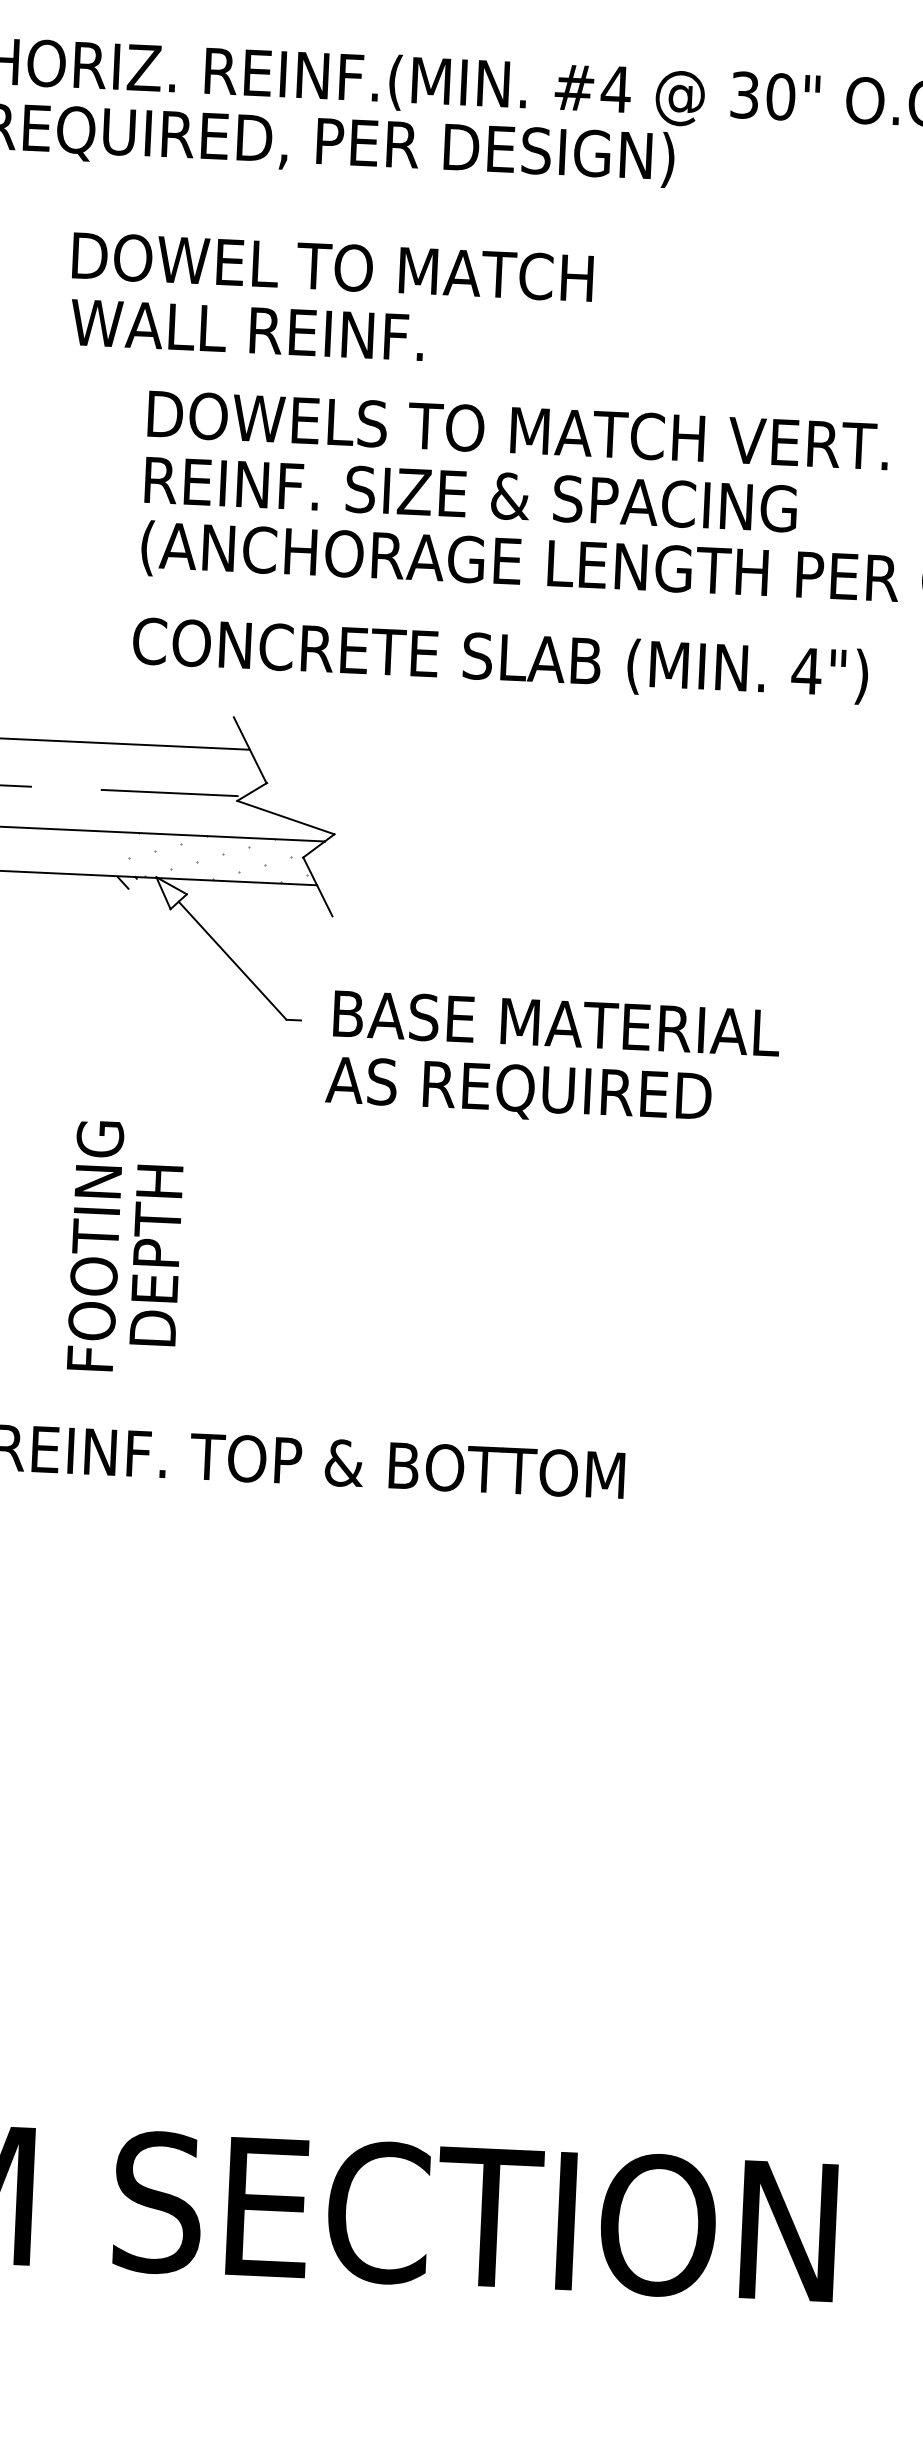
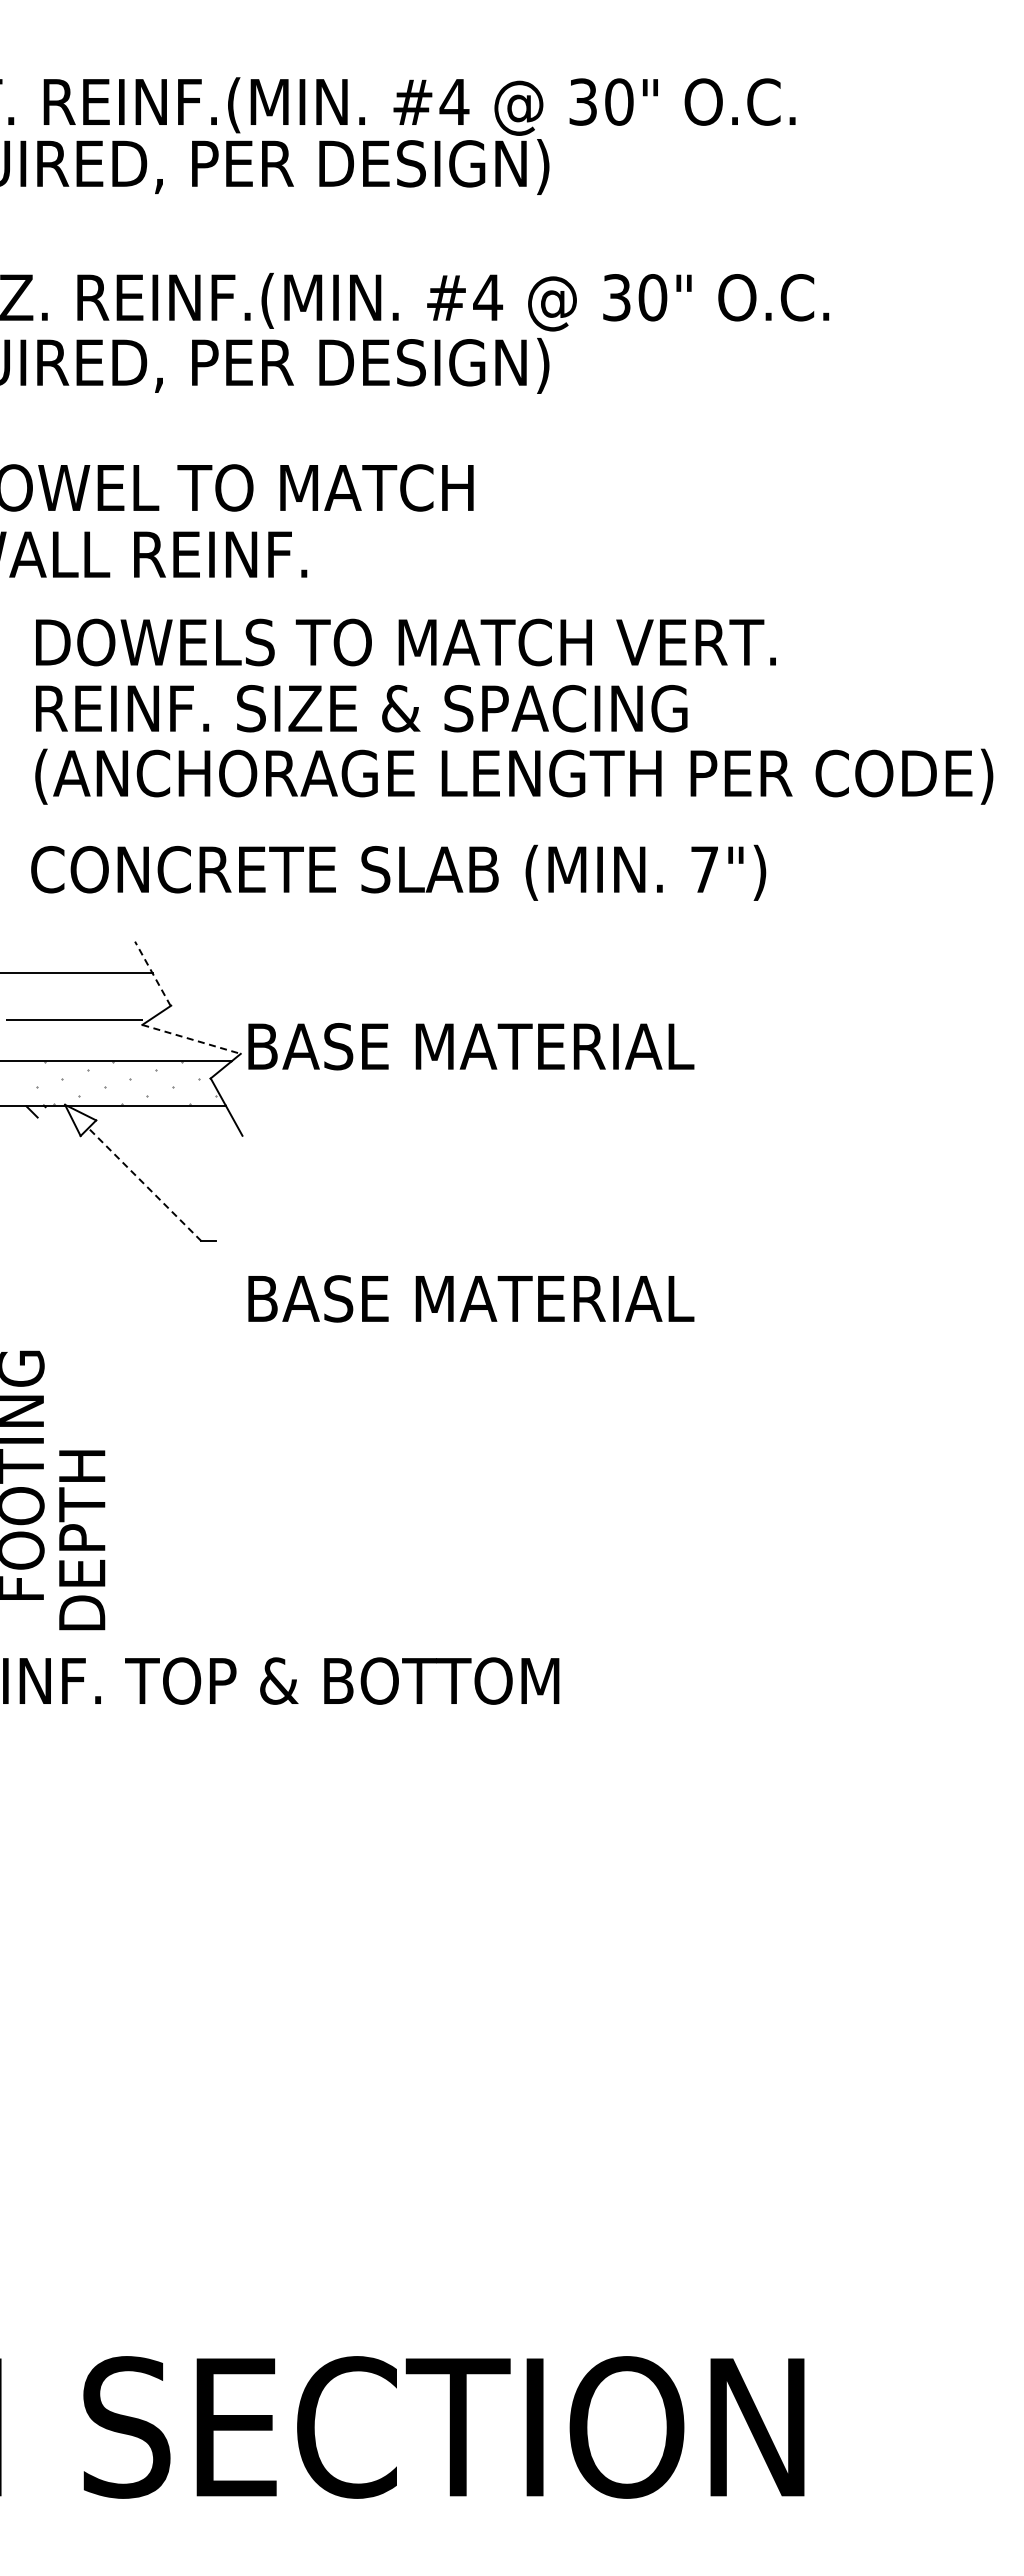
text: (806, 670) -> (704, 869), 4") -> 7")
line: (249, 749) -> (152, 973), solid -> dashed
line: (286, 817) -> (192, 1039), solid -> dashed
line: (232, 960) -> (144, 1184), solid -> dashed
text: (557, 1023) -> (471, 1046), moved
text: (550, 1093) -> (468, 1302), AS REQUIRED -> BASE MATERIAL
text: (156, 1255) -> (82, 1540), moved

